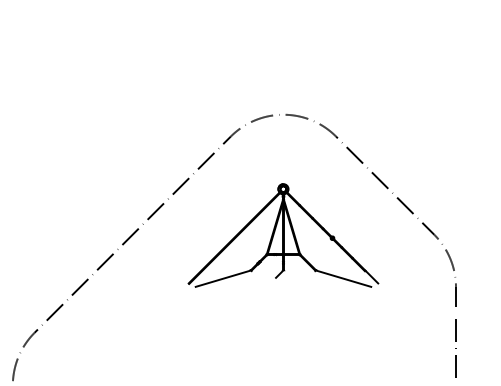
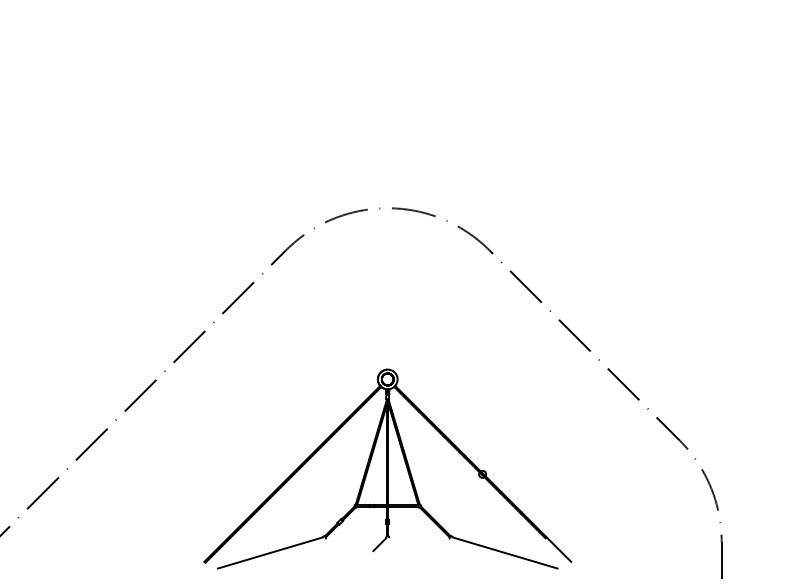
part: (283, 235) -> (387, 469), moved

